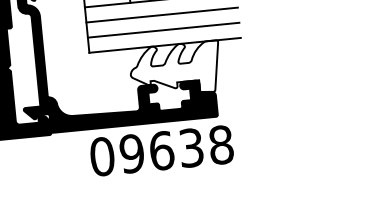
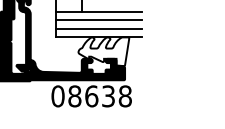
text: (131, 154) -> (74, 96), 09638 -> 08638

